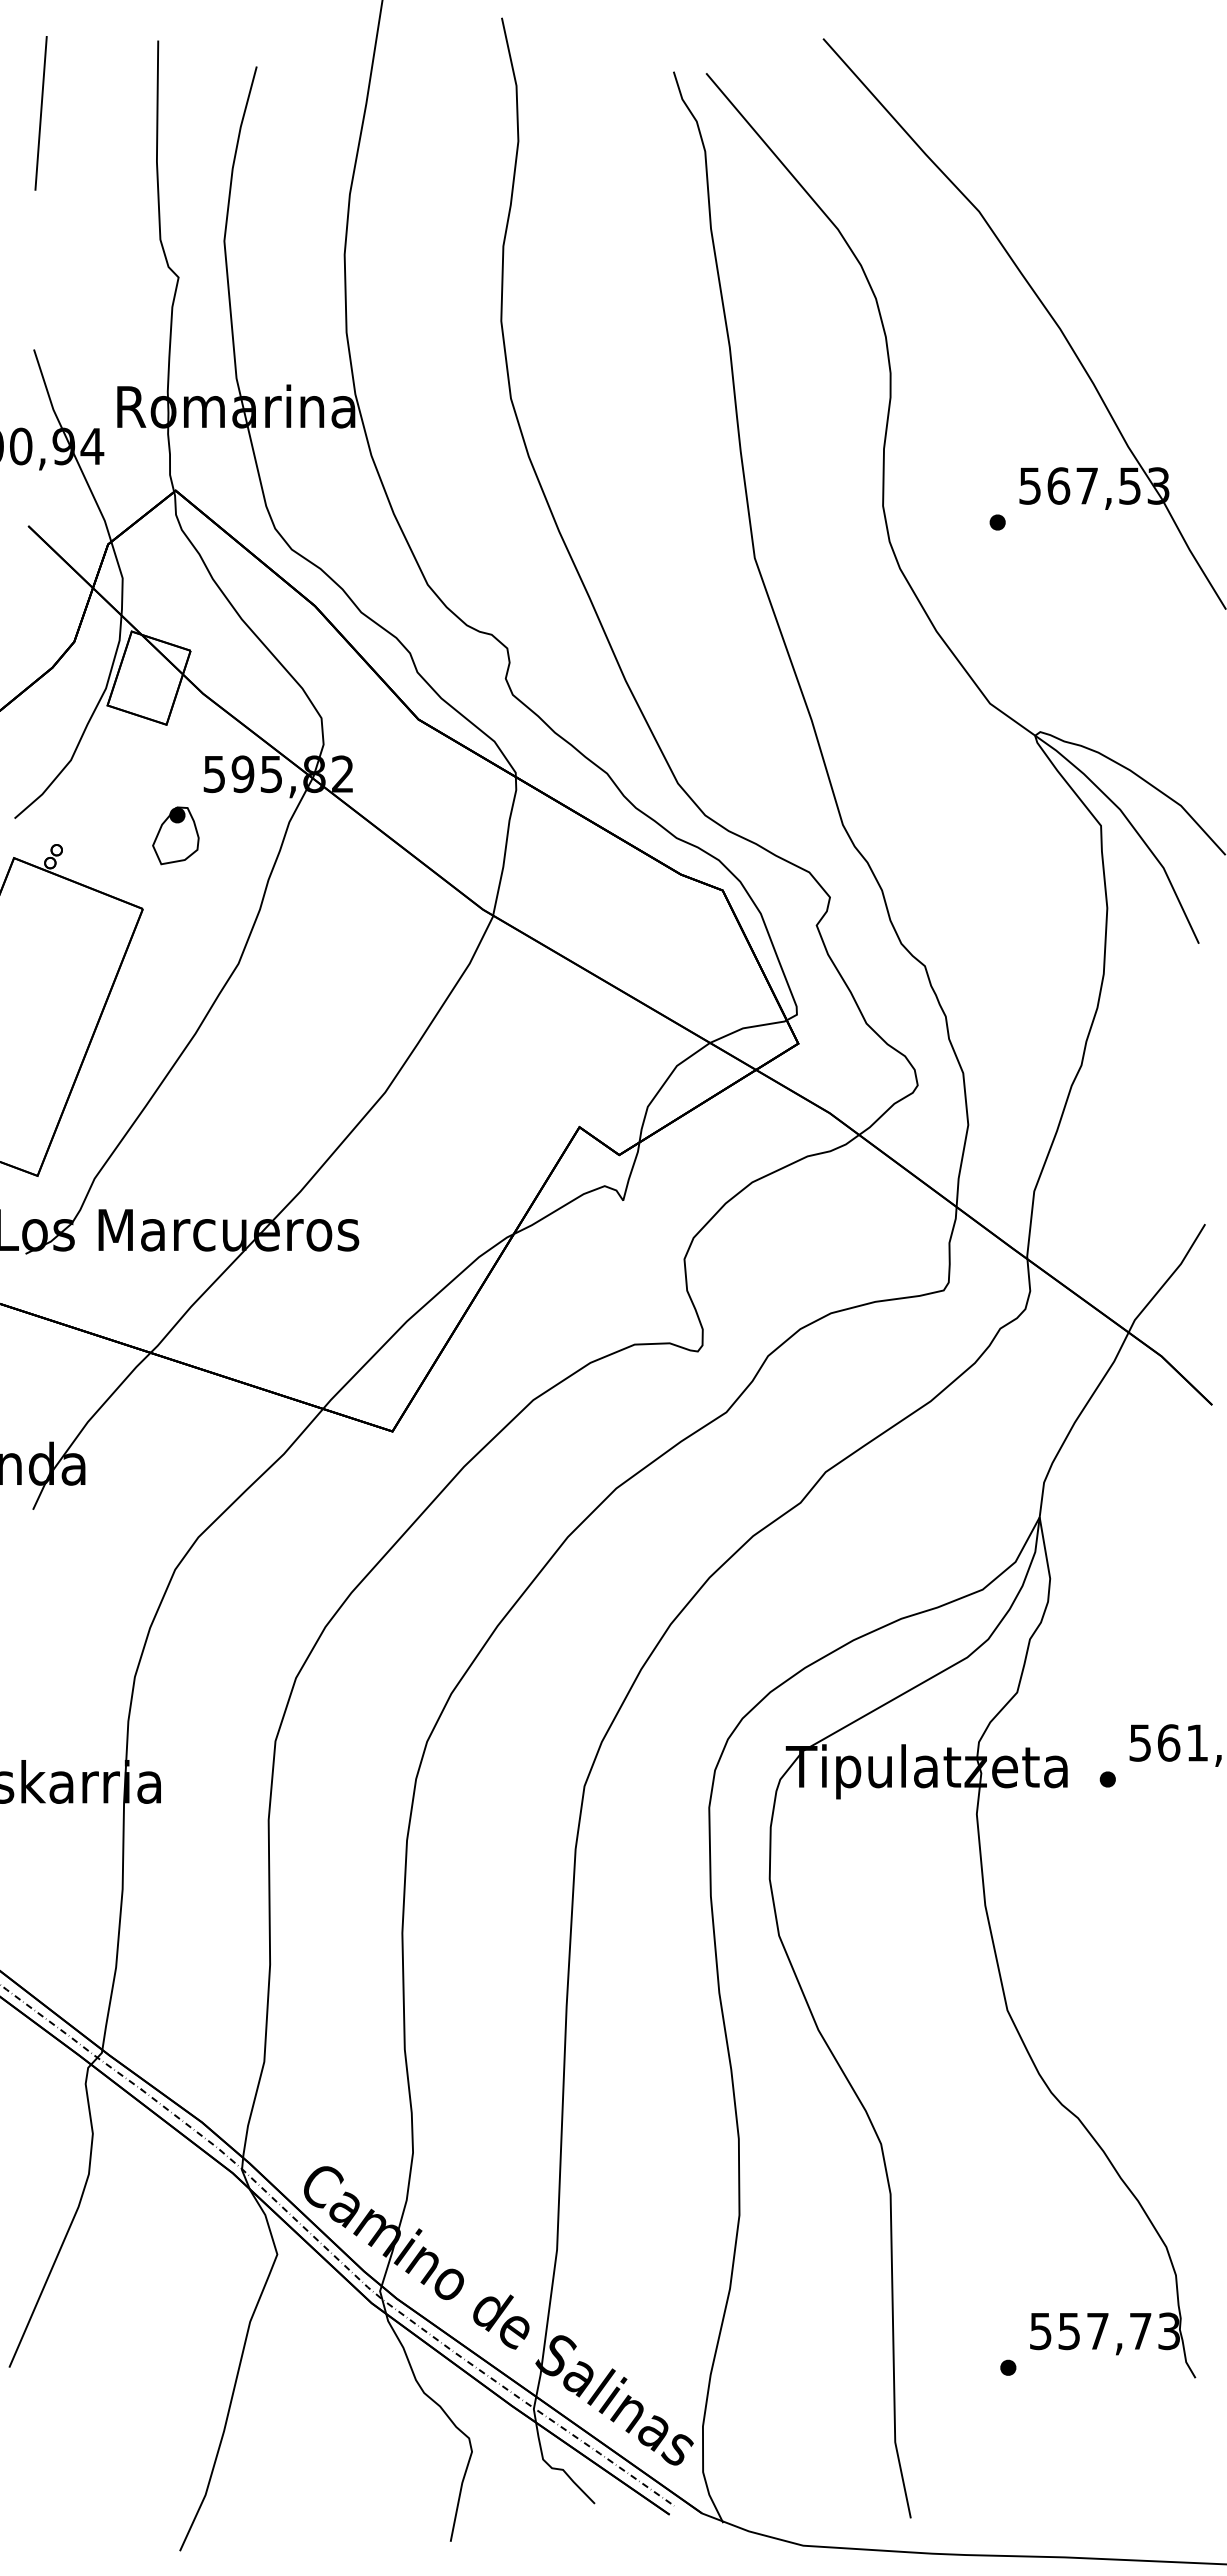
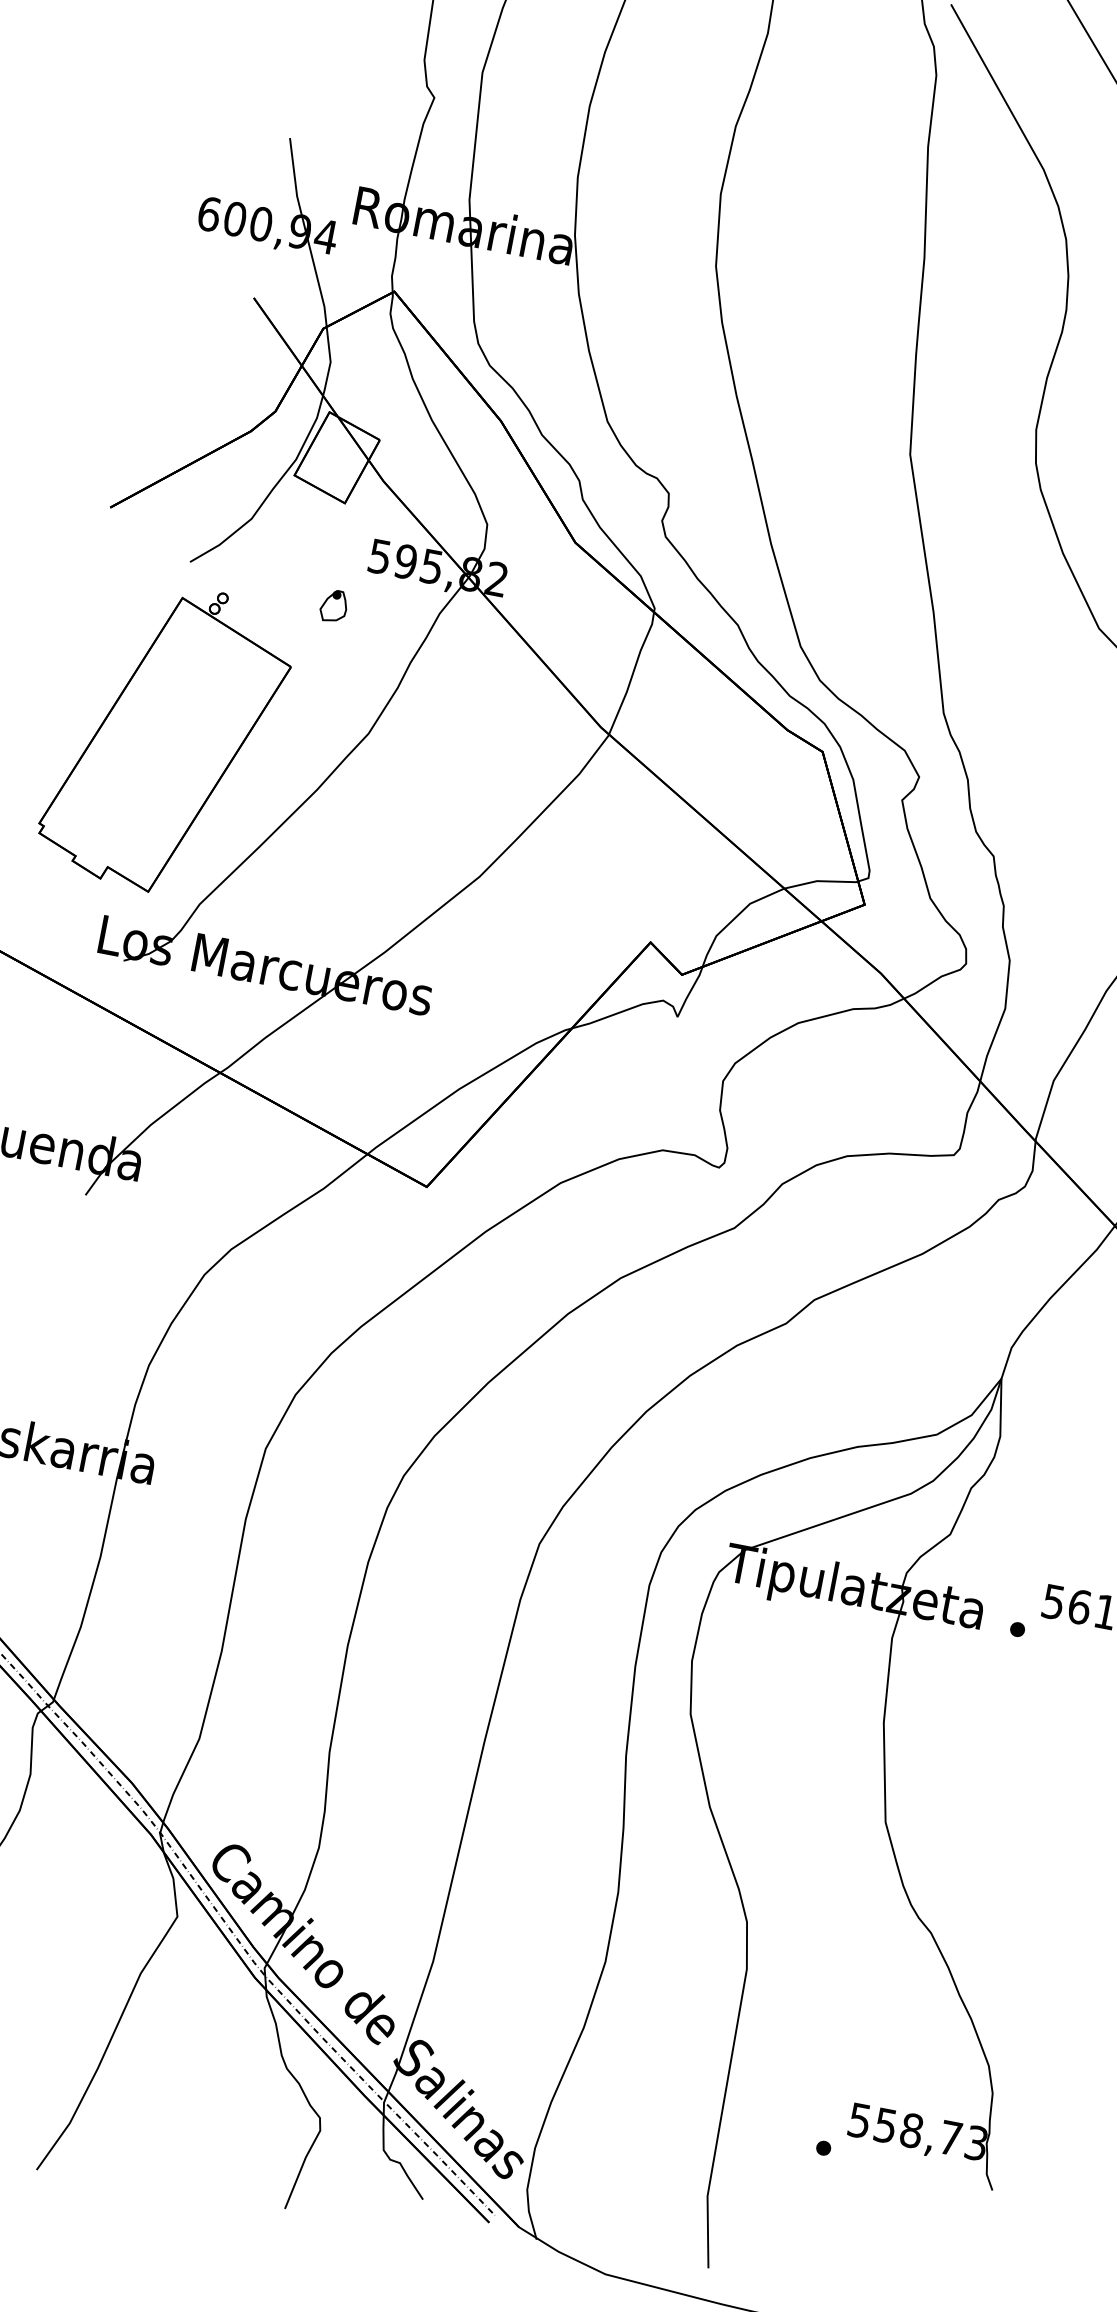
part: (175, 835) -> (333, 605), size x0.6
text: (1097, 2331) -> (911, 2130), 557,73 -> 558,73

